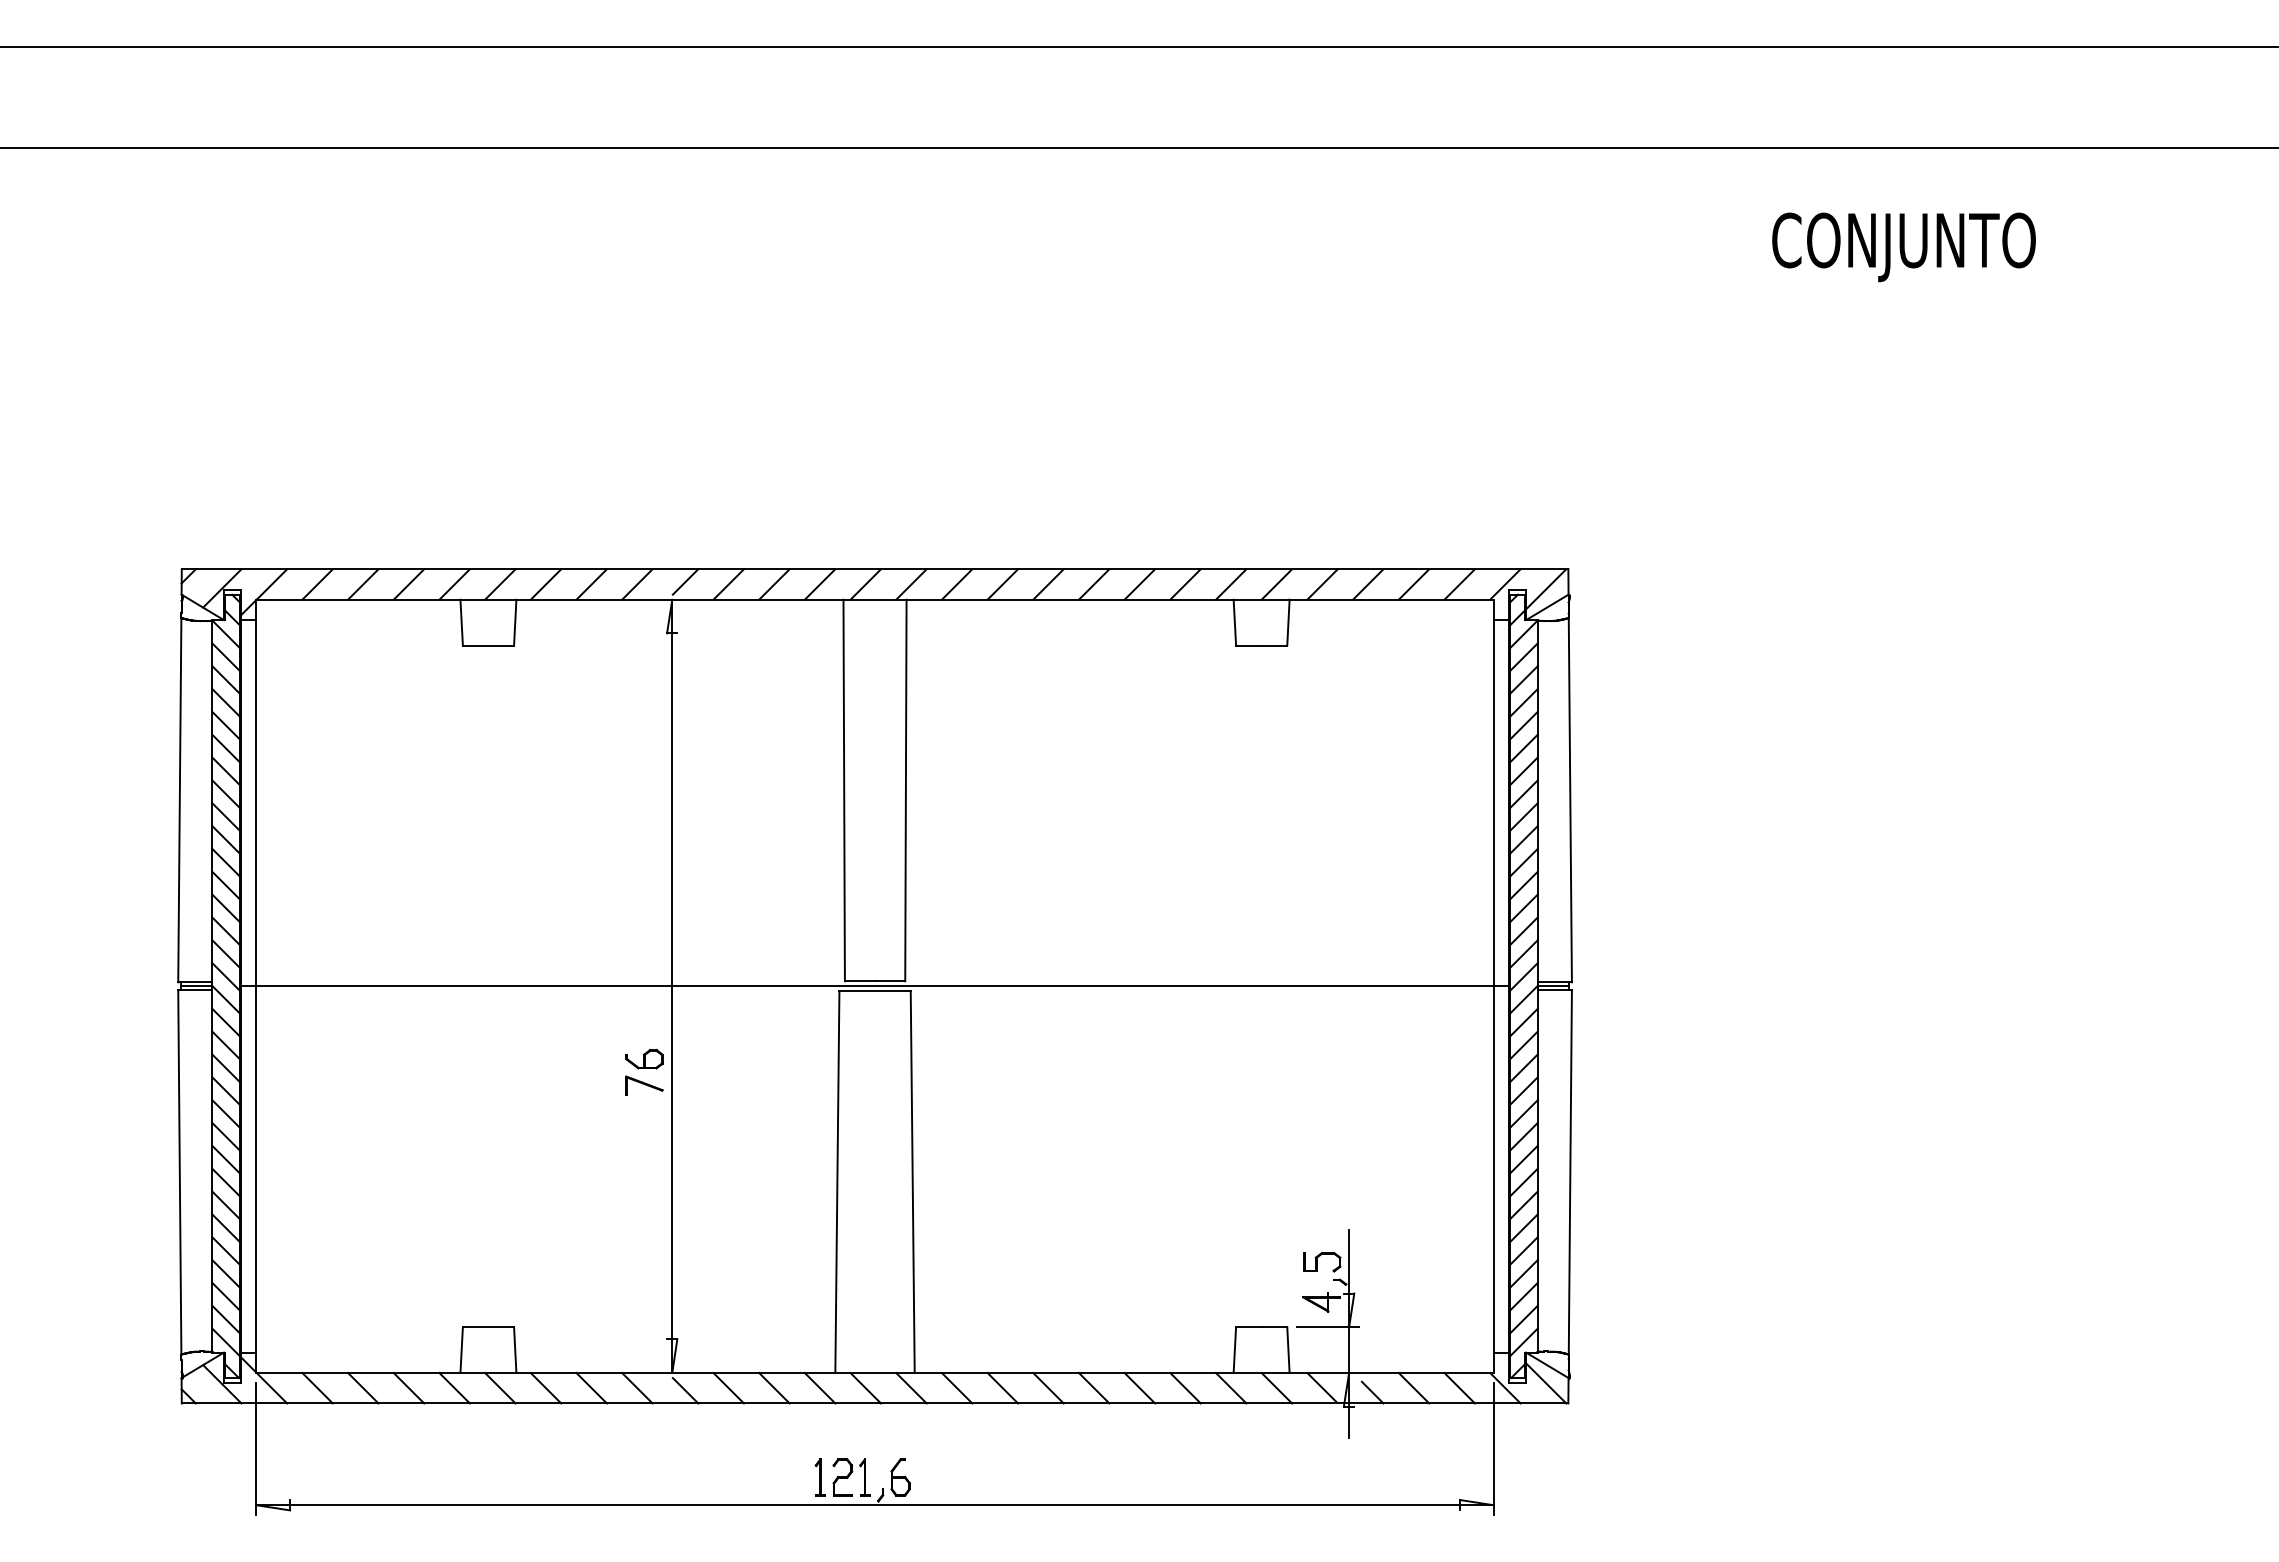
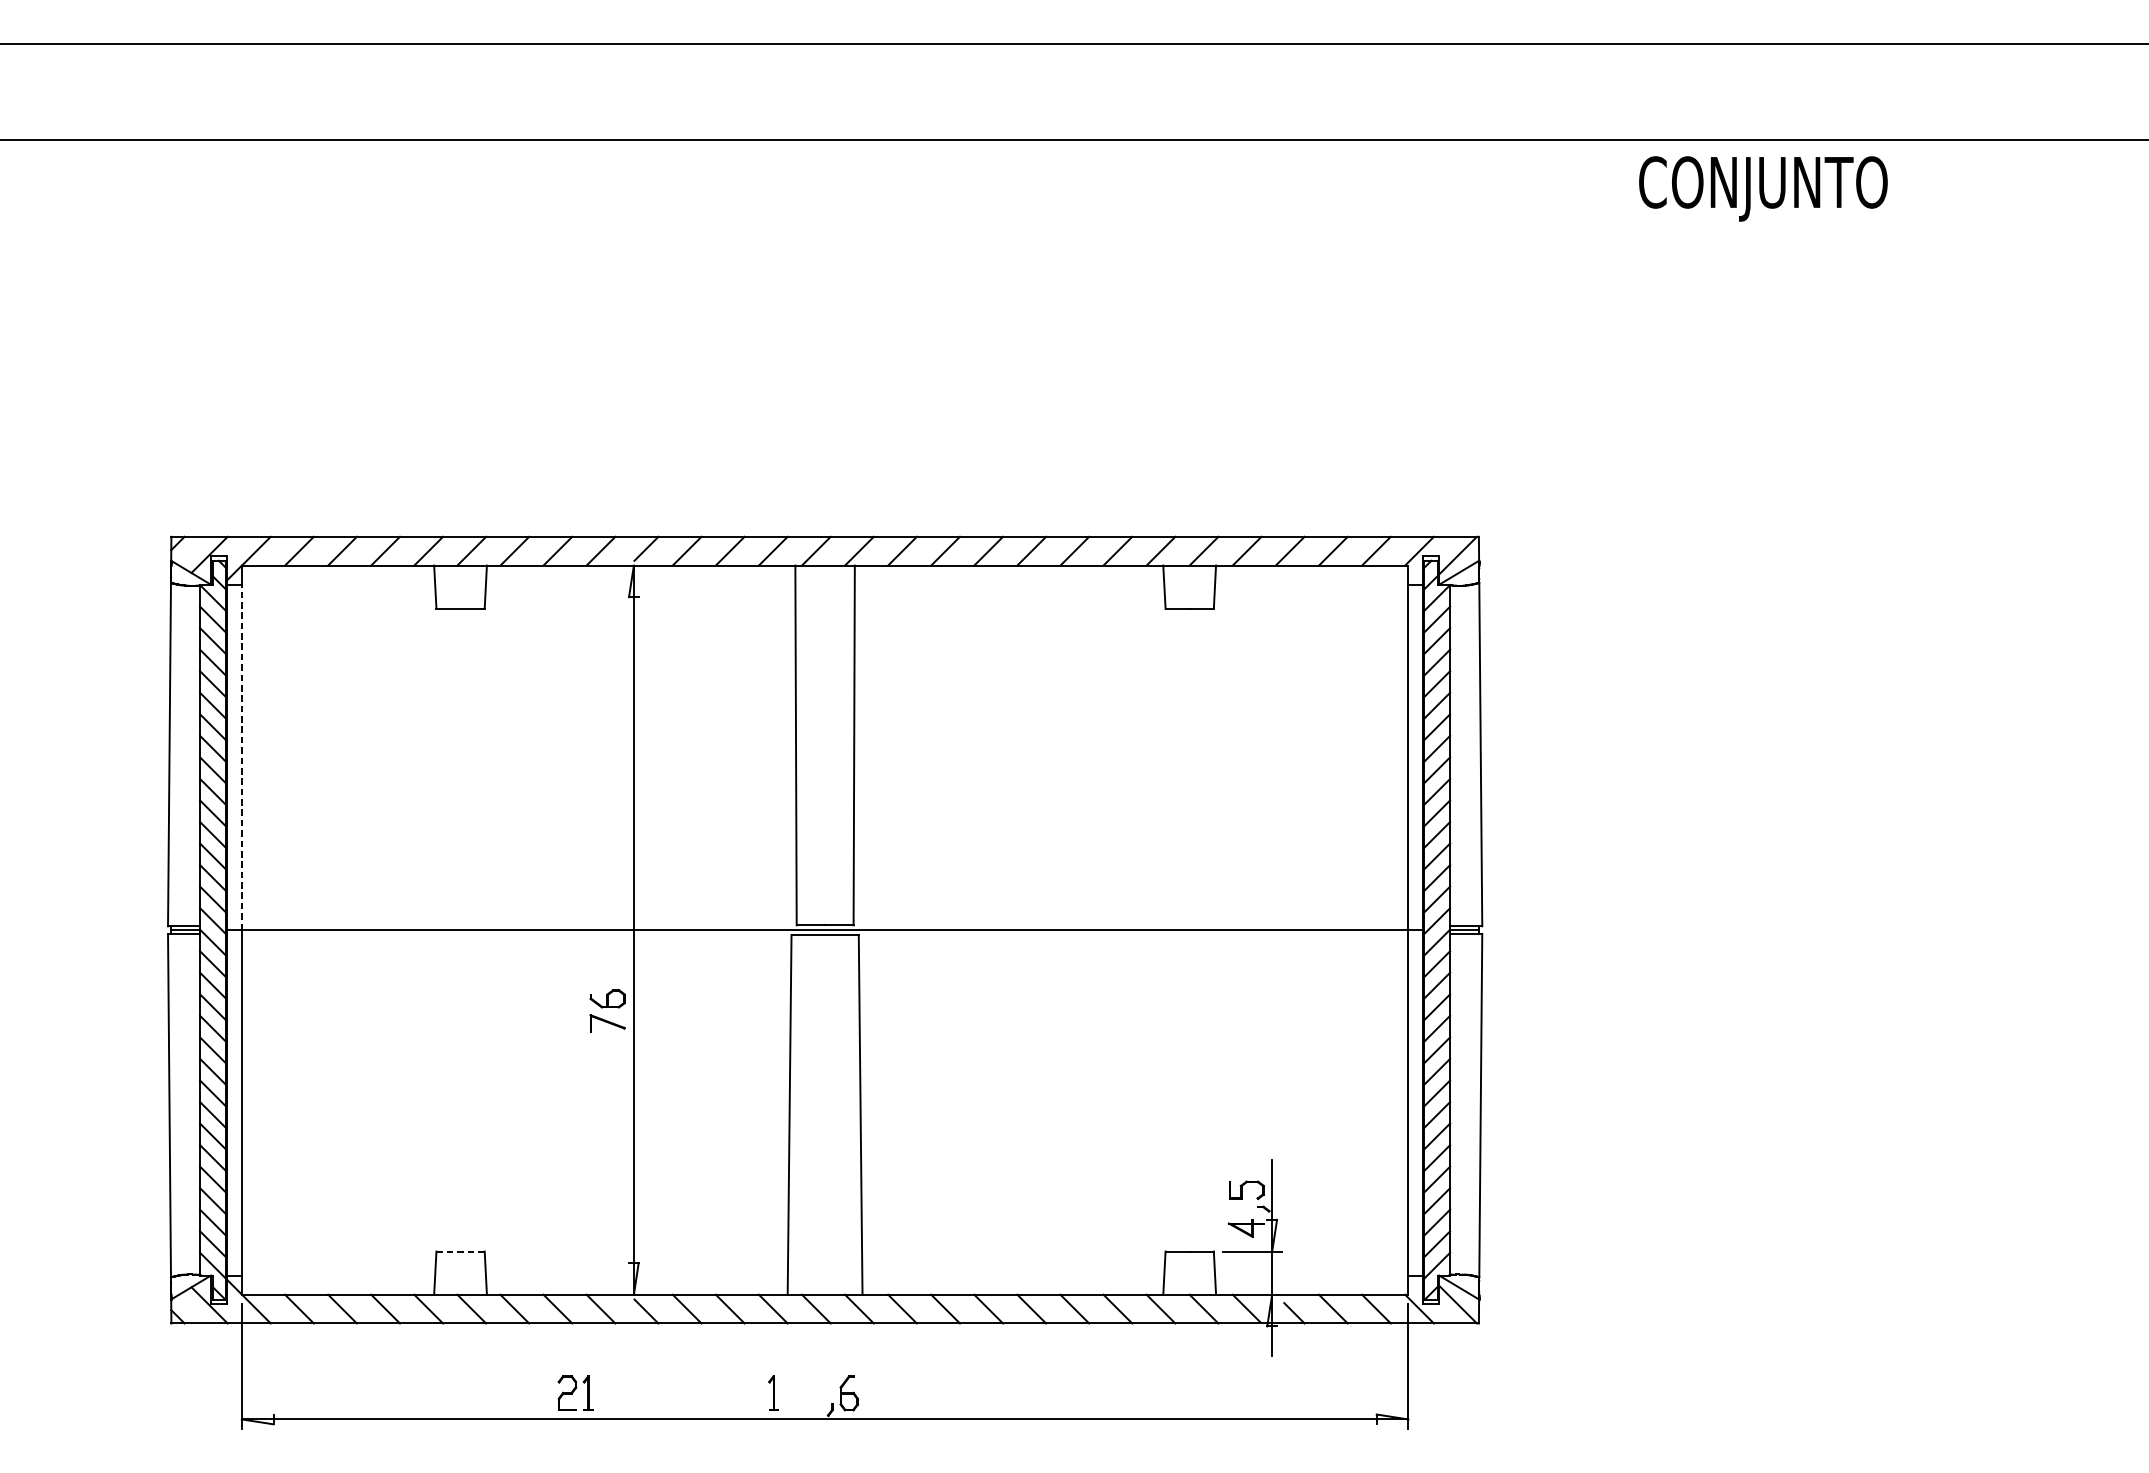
text: (1903, 247) -> (1762, 189), moved
line: (256, 802) -> (241, 756), solid -> dashed
line: (488, 1327) -> (460, 1251), solid -> dashed
part: (851, 1477) -> (575, 1393), moved

